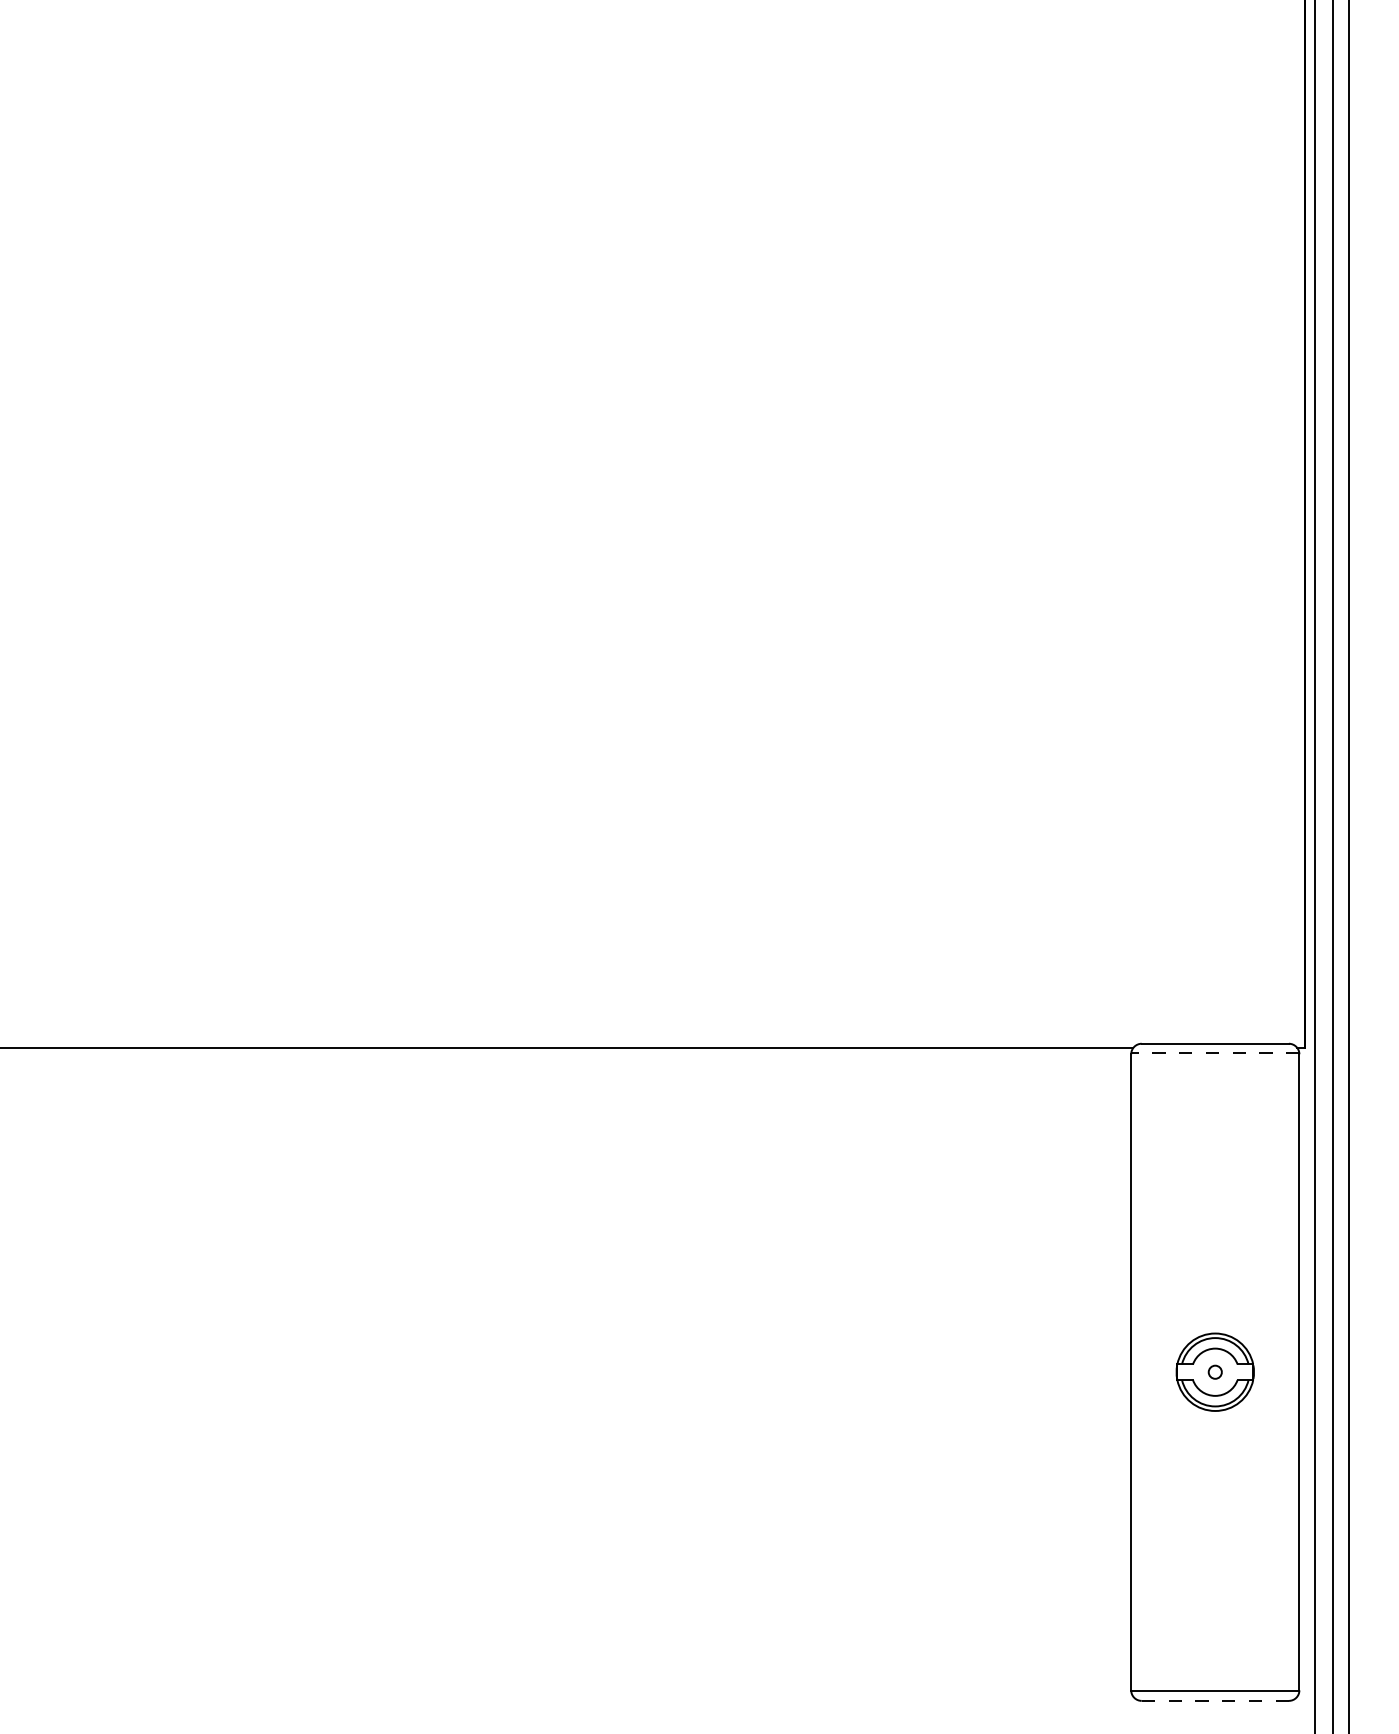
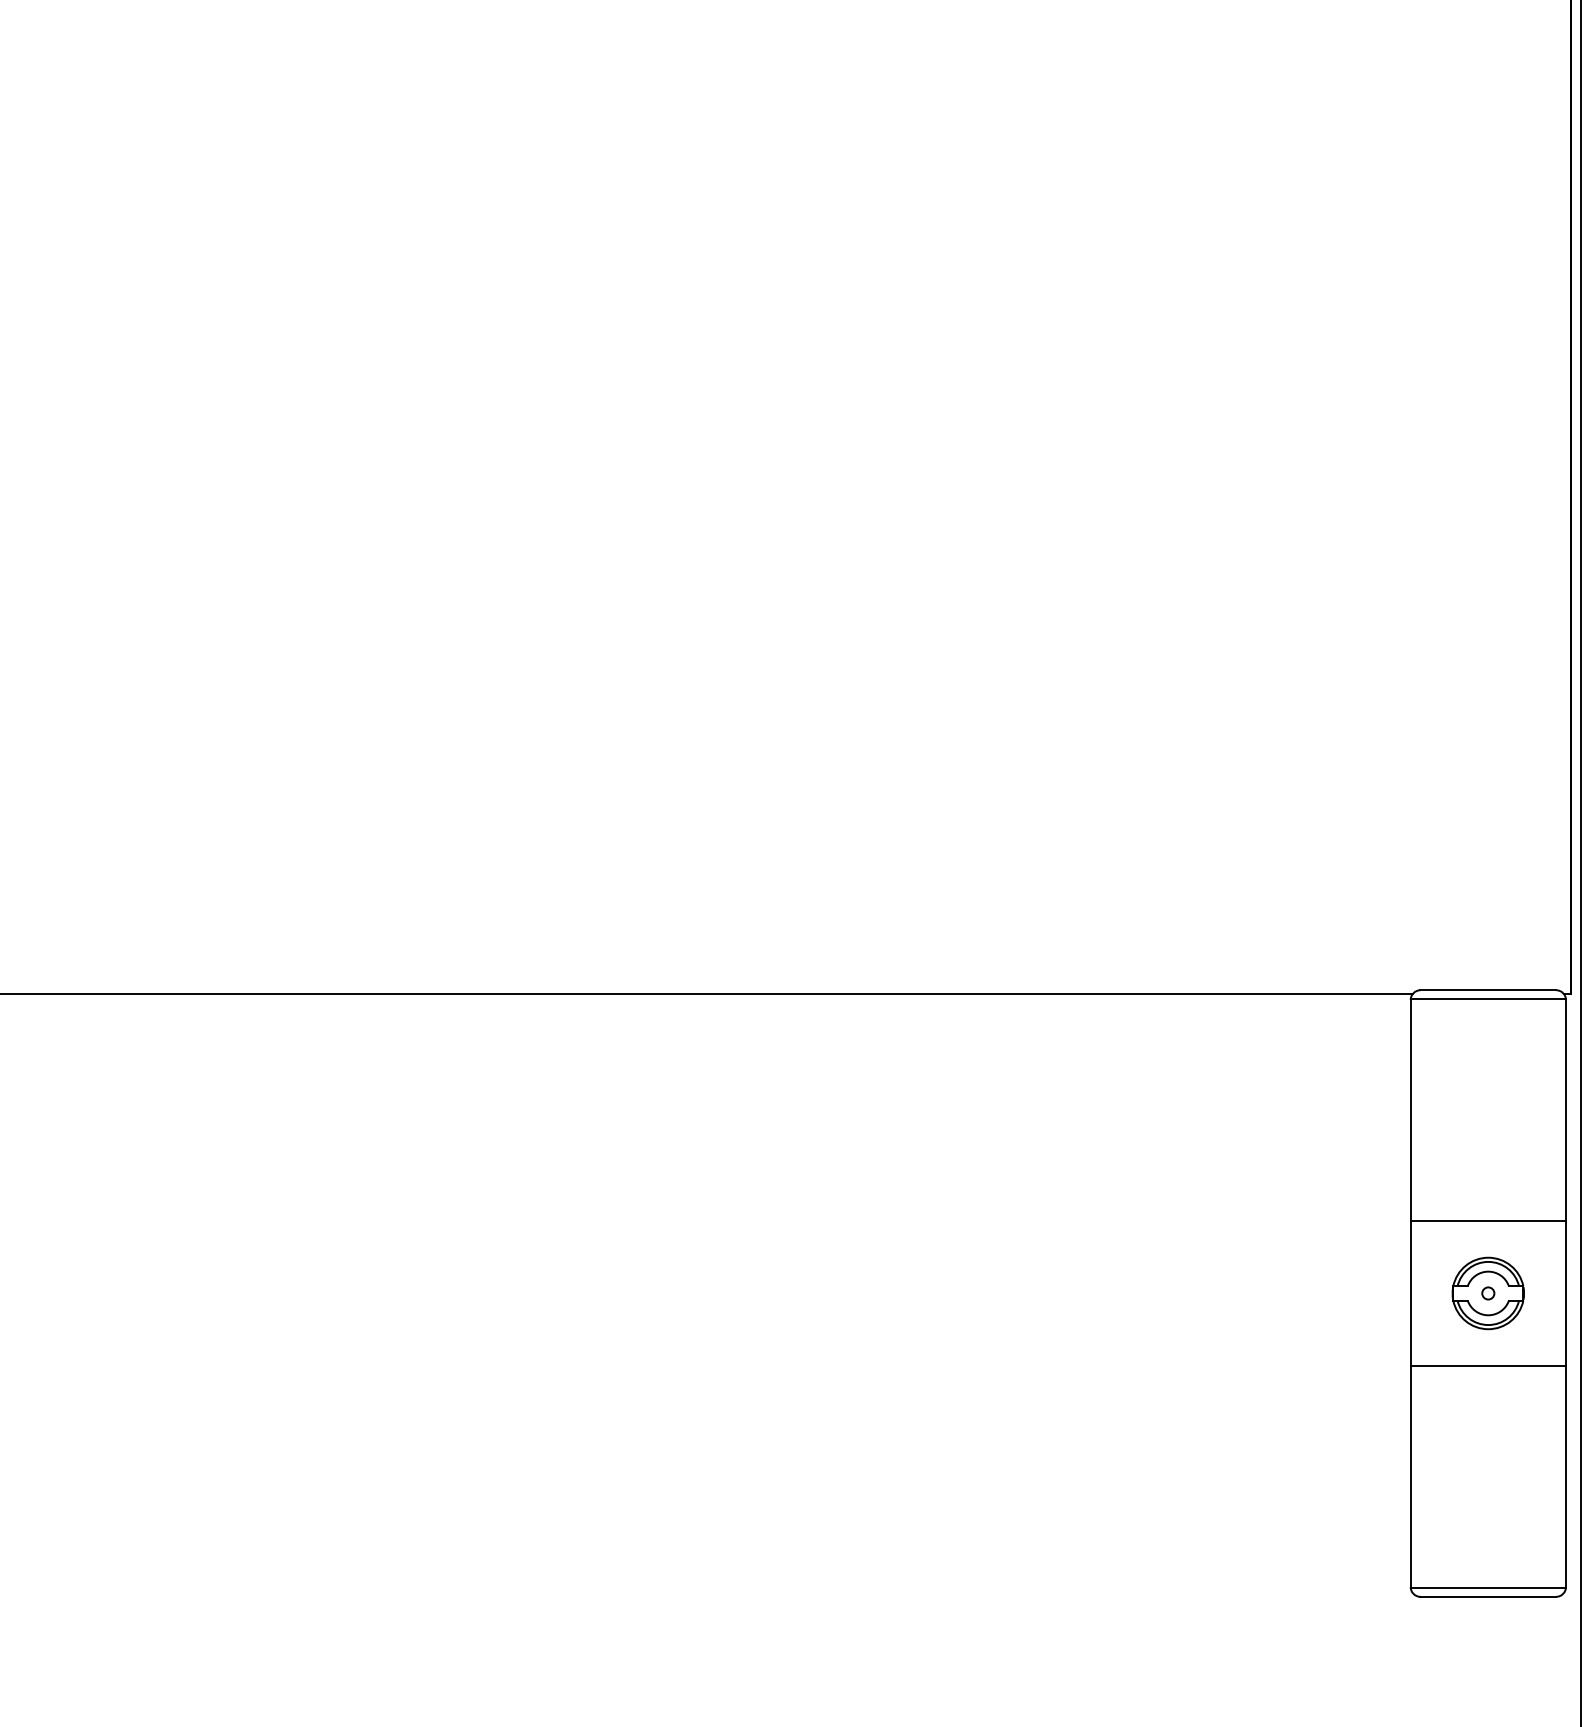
line: (1215, 1052) -> (1488, 998), dashed -> solid
line: (1215, 1293) -> (1488, 1220), added
line: (1215, 1451) -> (1488, 1366), added
line: (1215, 1700) -> (1488, 1596), dashed -> solid

